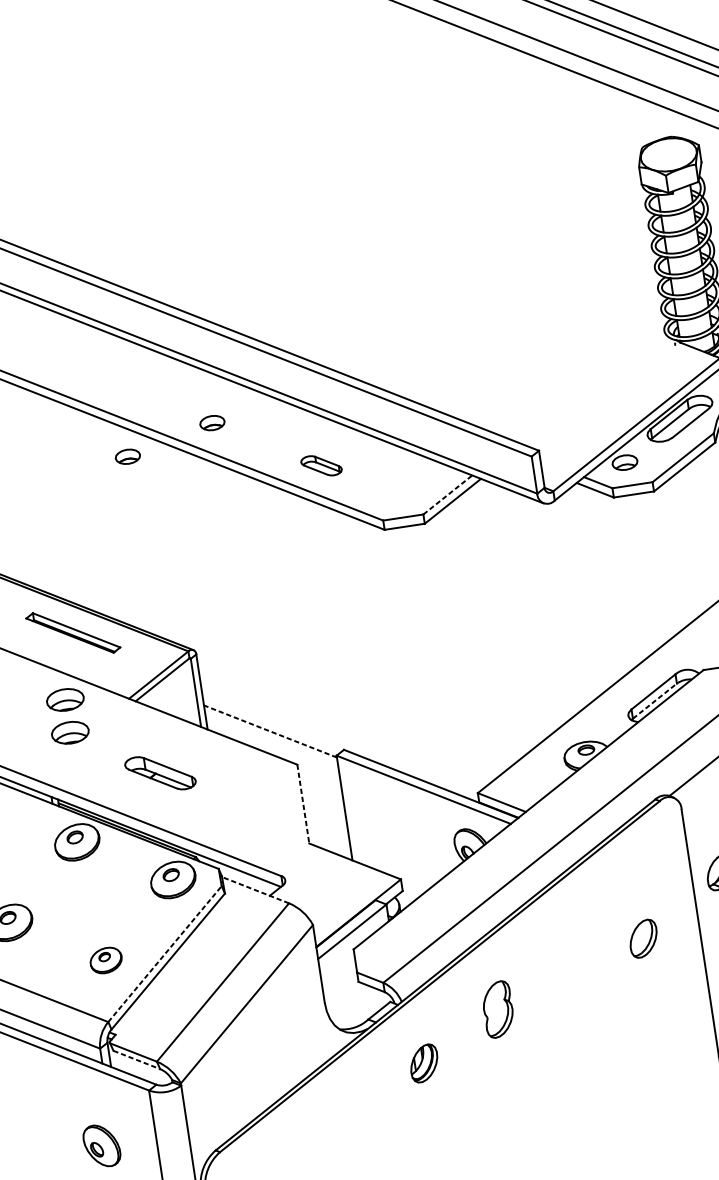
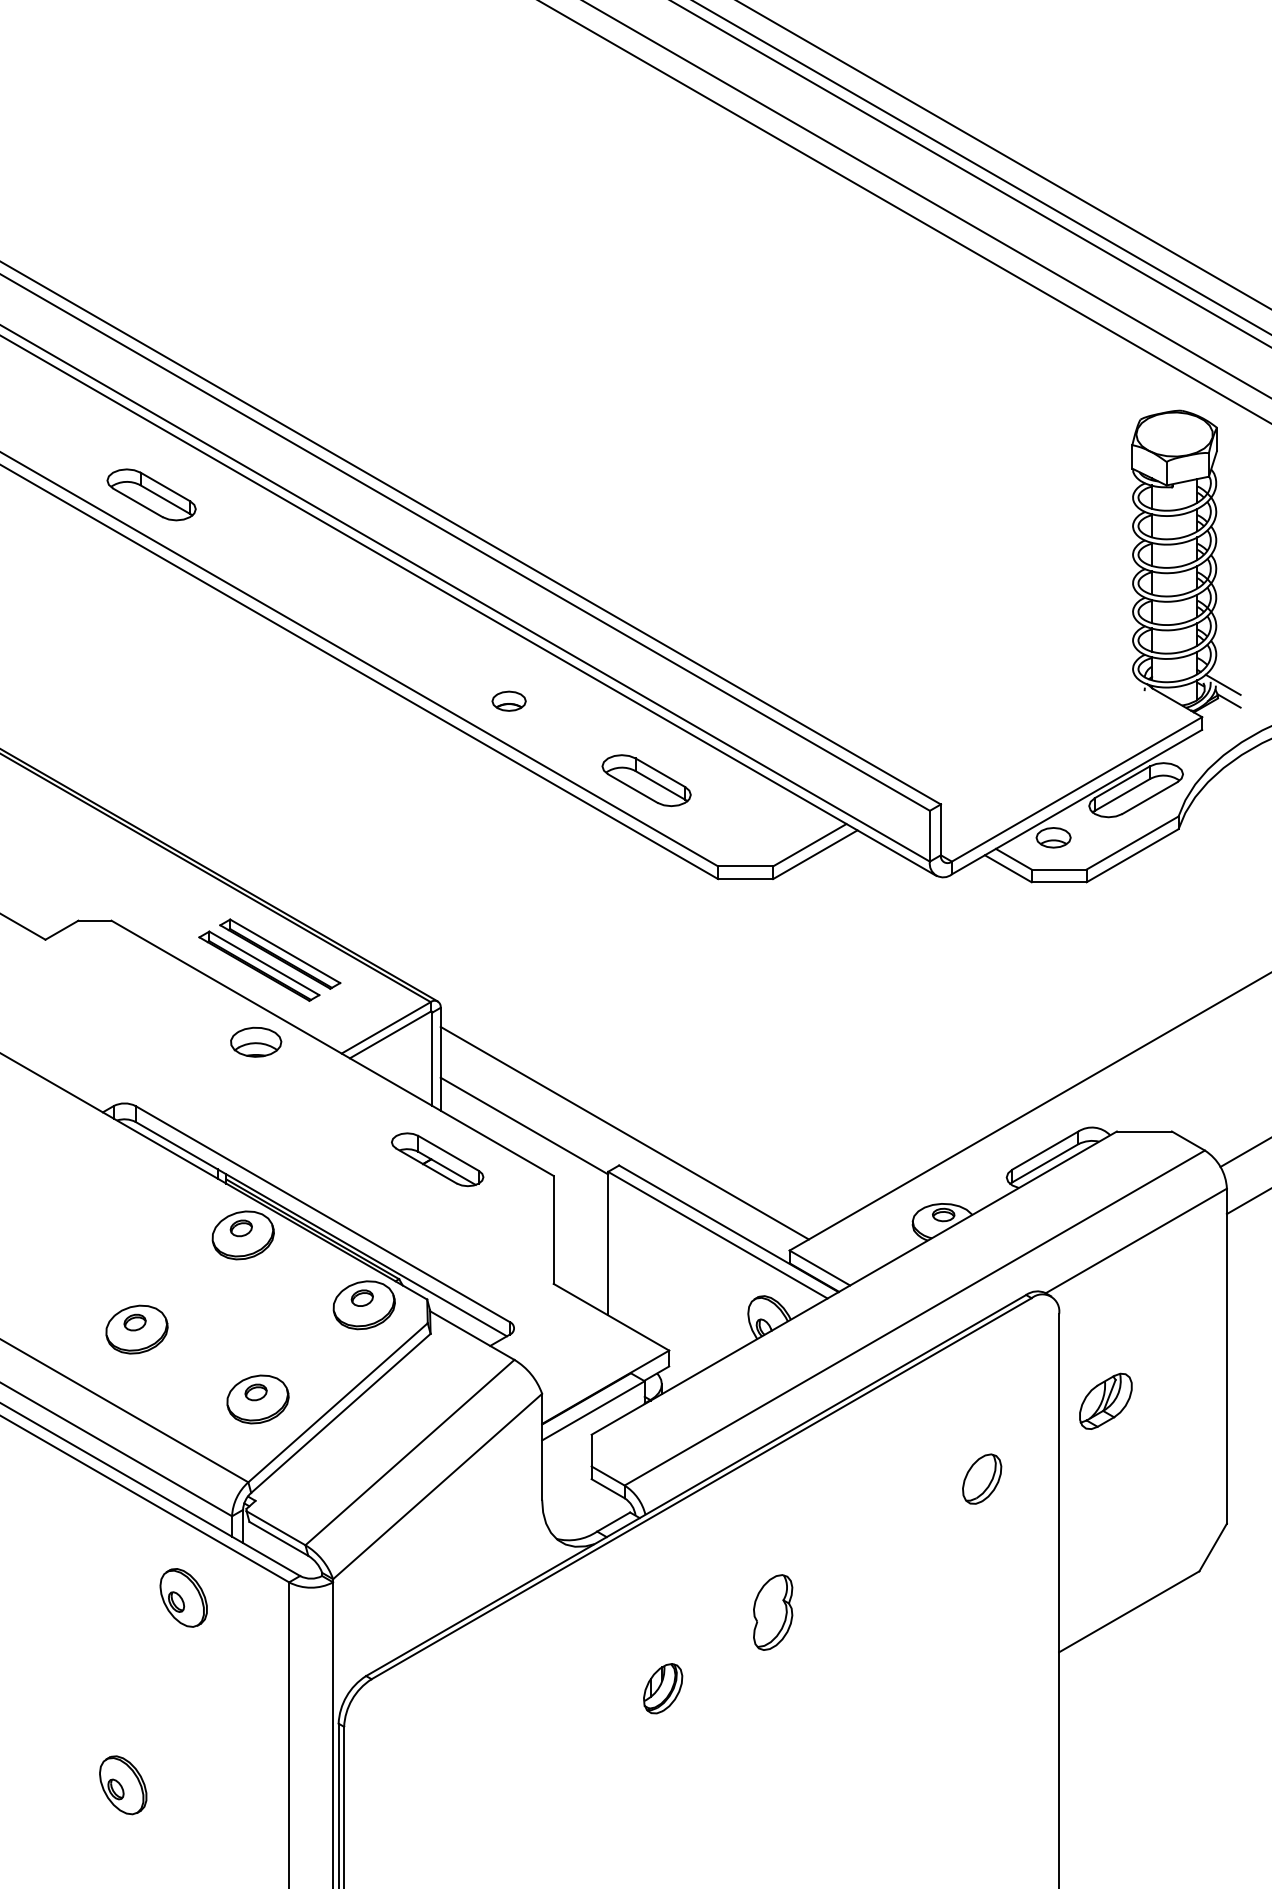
part: (127, 456) -> (388, 728), removed
part: (321, 465) -> (646, 780), size x1.67
line: (448, 494) -> (810, 844), dashed -> solid
part: (59, 643) -> (259, 965), added
line: (655, 701) -> (1045, 1163), dashed -> solid
line: (344, 725) -> (624, 1132), added
line: (270, 731) -> (524, 1126), dashed -> solid
part: (70, 732) -> (256, 1086), removed
part: (160, 773) -> (437, 1159), moved
line: (303, 803) -> (553, 1229), dashed -> solid
line: (255, 890) -> (472, 1335), dashed -> solid
line: (165, 953) -> (338, 1402), dashed -> solid
part: (105, 960) -> (257, 1399), size x1.43
part: (498, 1009) -> (773, 1612), moved
line: (136, 1059) -> (278, 1538), dashed -> solid
part: (424, 1063) -> (663, 1688), moved
part: (101, 1145) -> (183, 1597), moved

